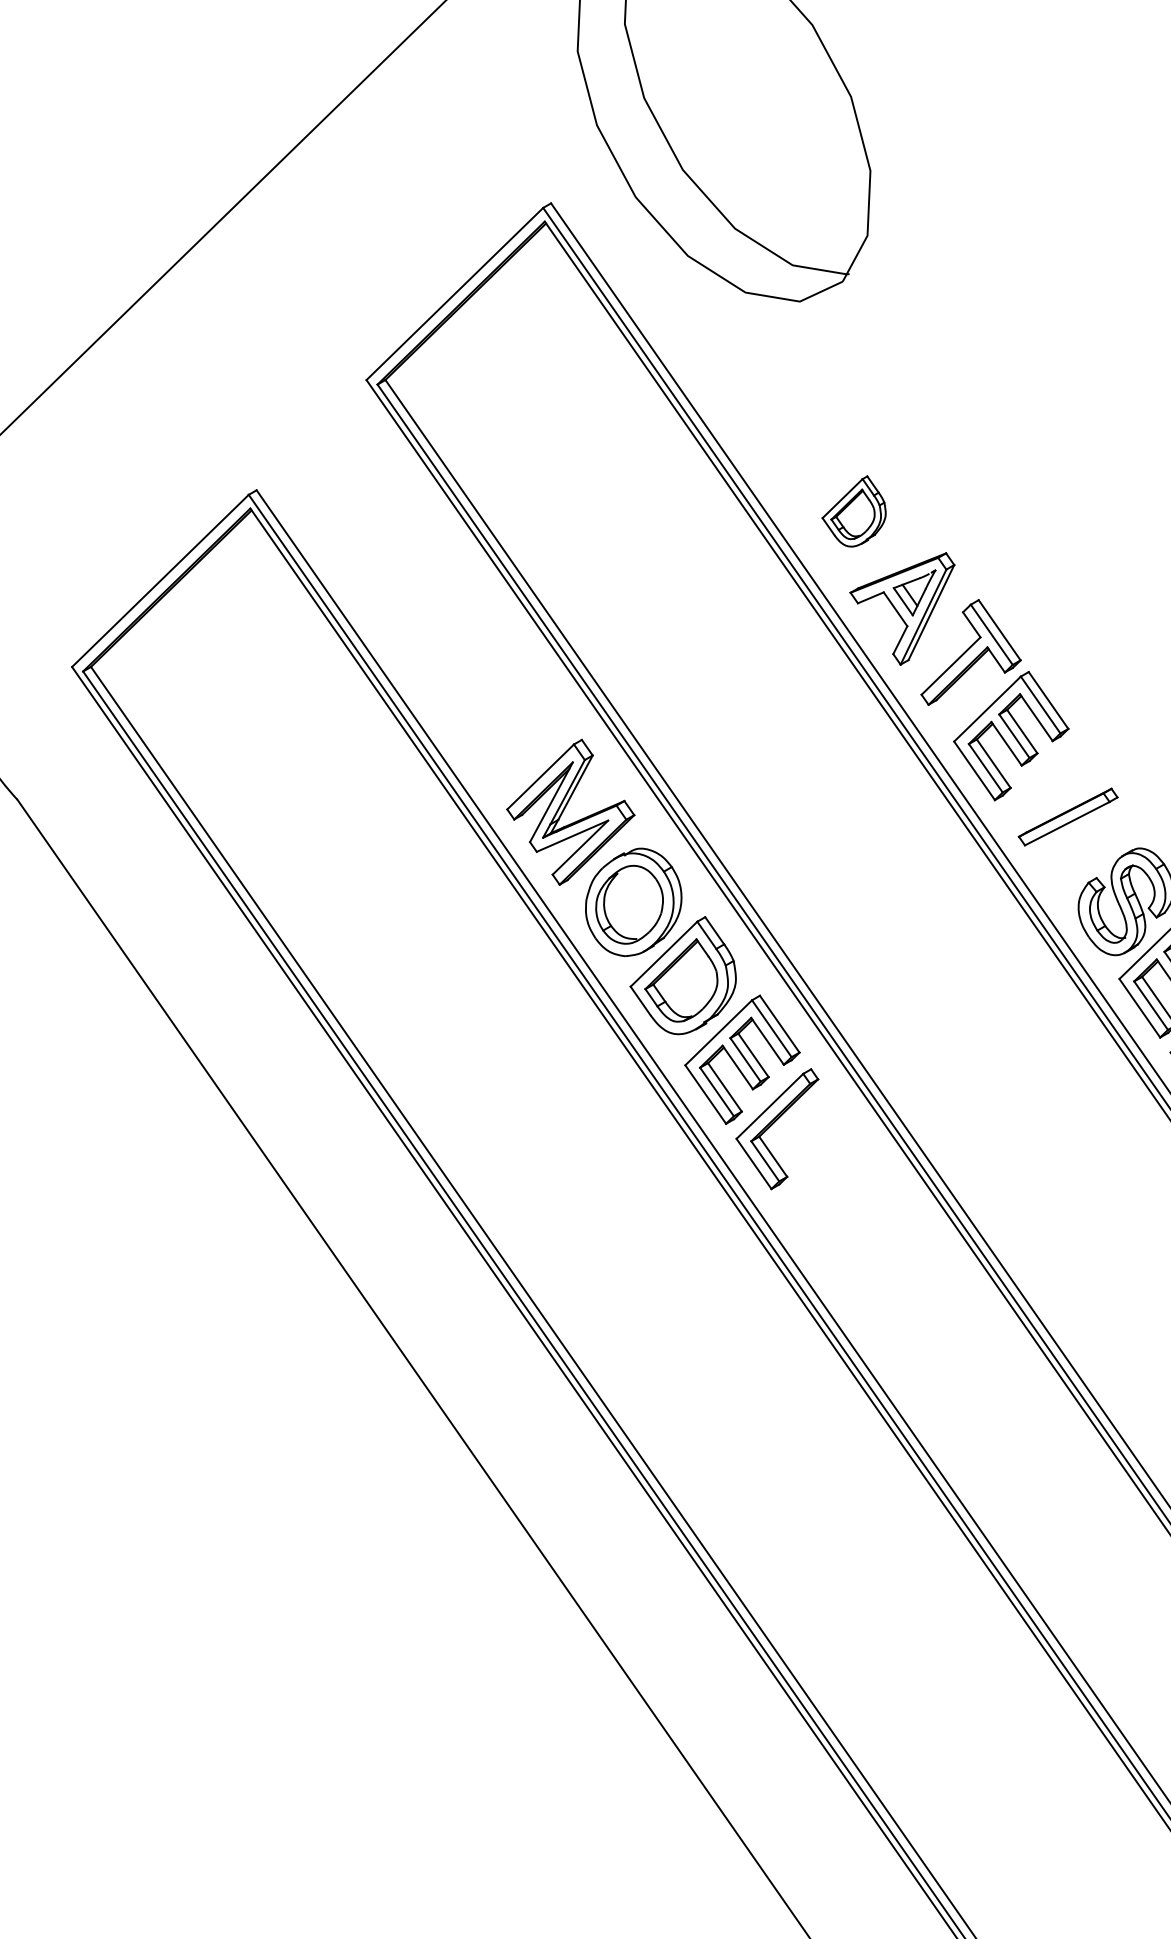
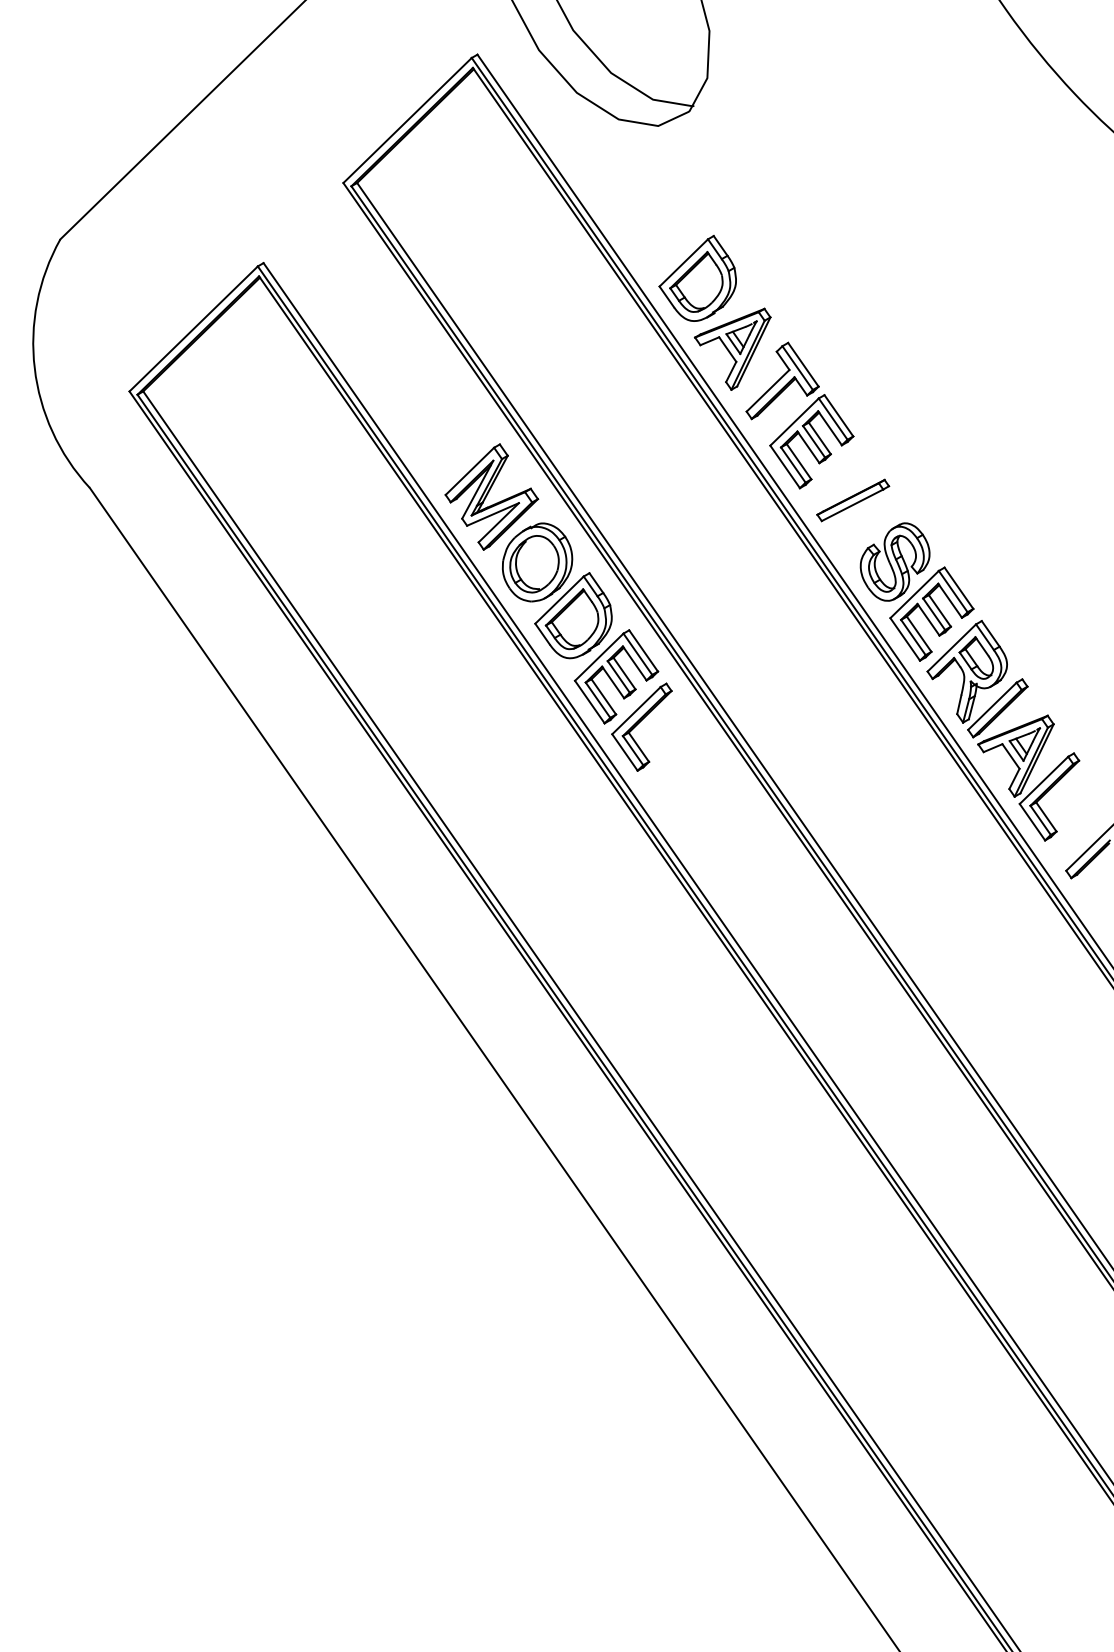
part: (853, 511) -> (697, 278), size x1.67

